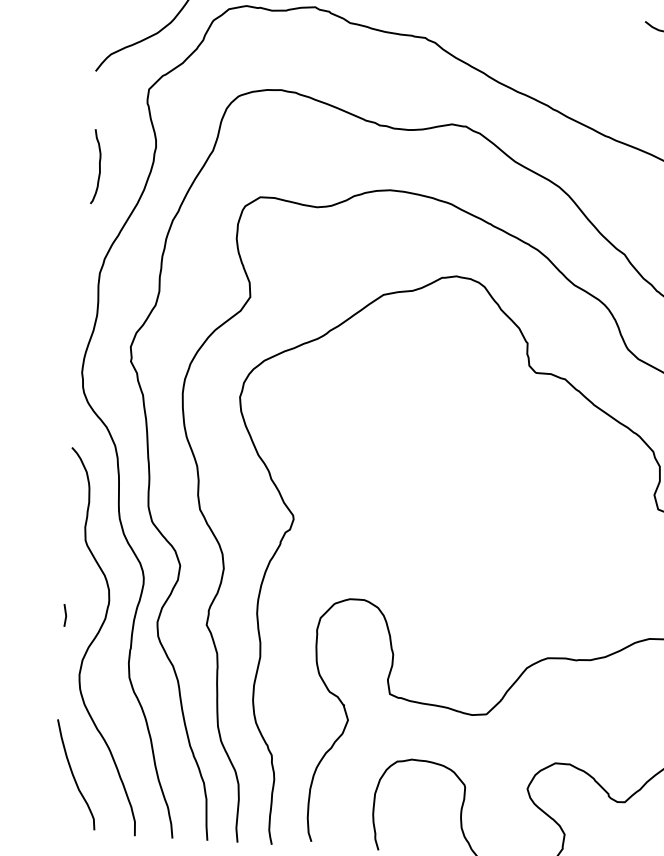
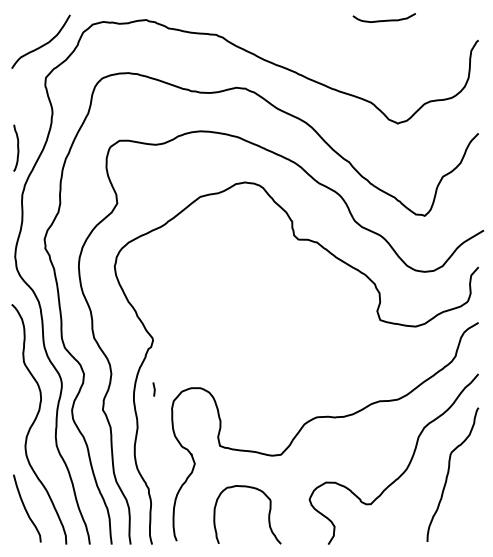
curve: (98, 165) -> (17, 147), moved
line: (64, 615) -> (153, 389), moved

